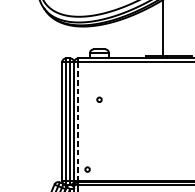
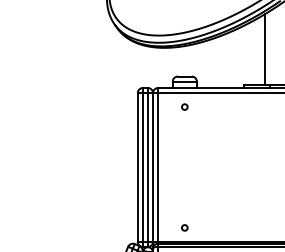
circle: (99, 99) -> (184, 106), moved
line: (78, 122) -> (158, 168), dashed -> solid
circle: (87, 169) -> (184, 227), moved

